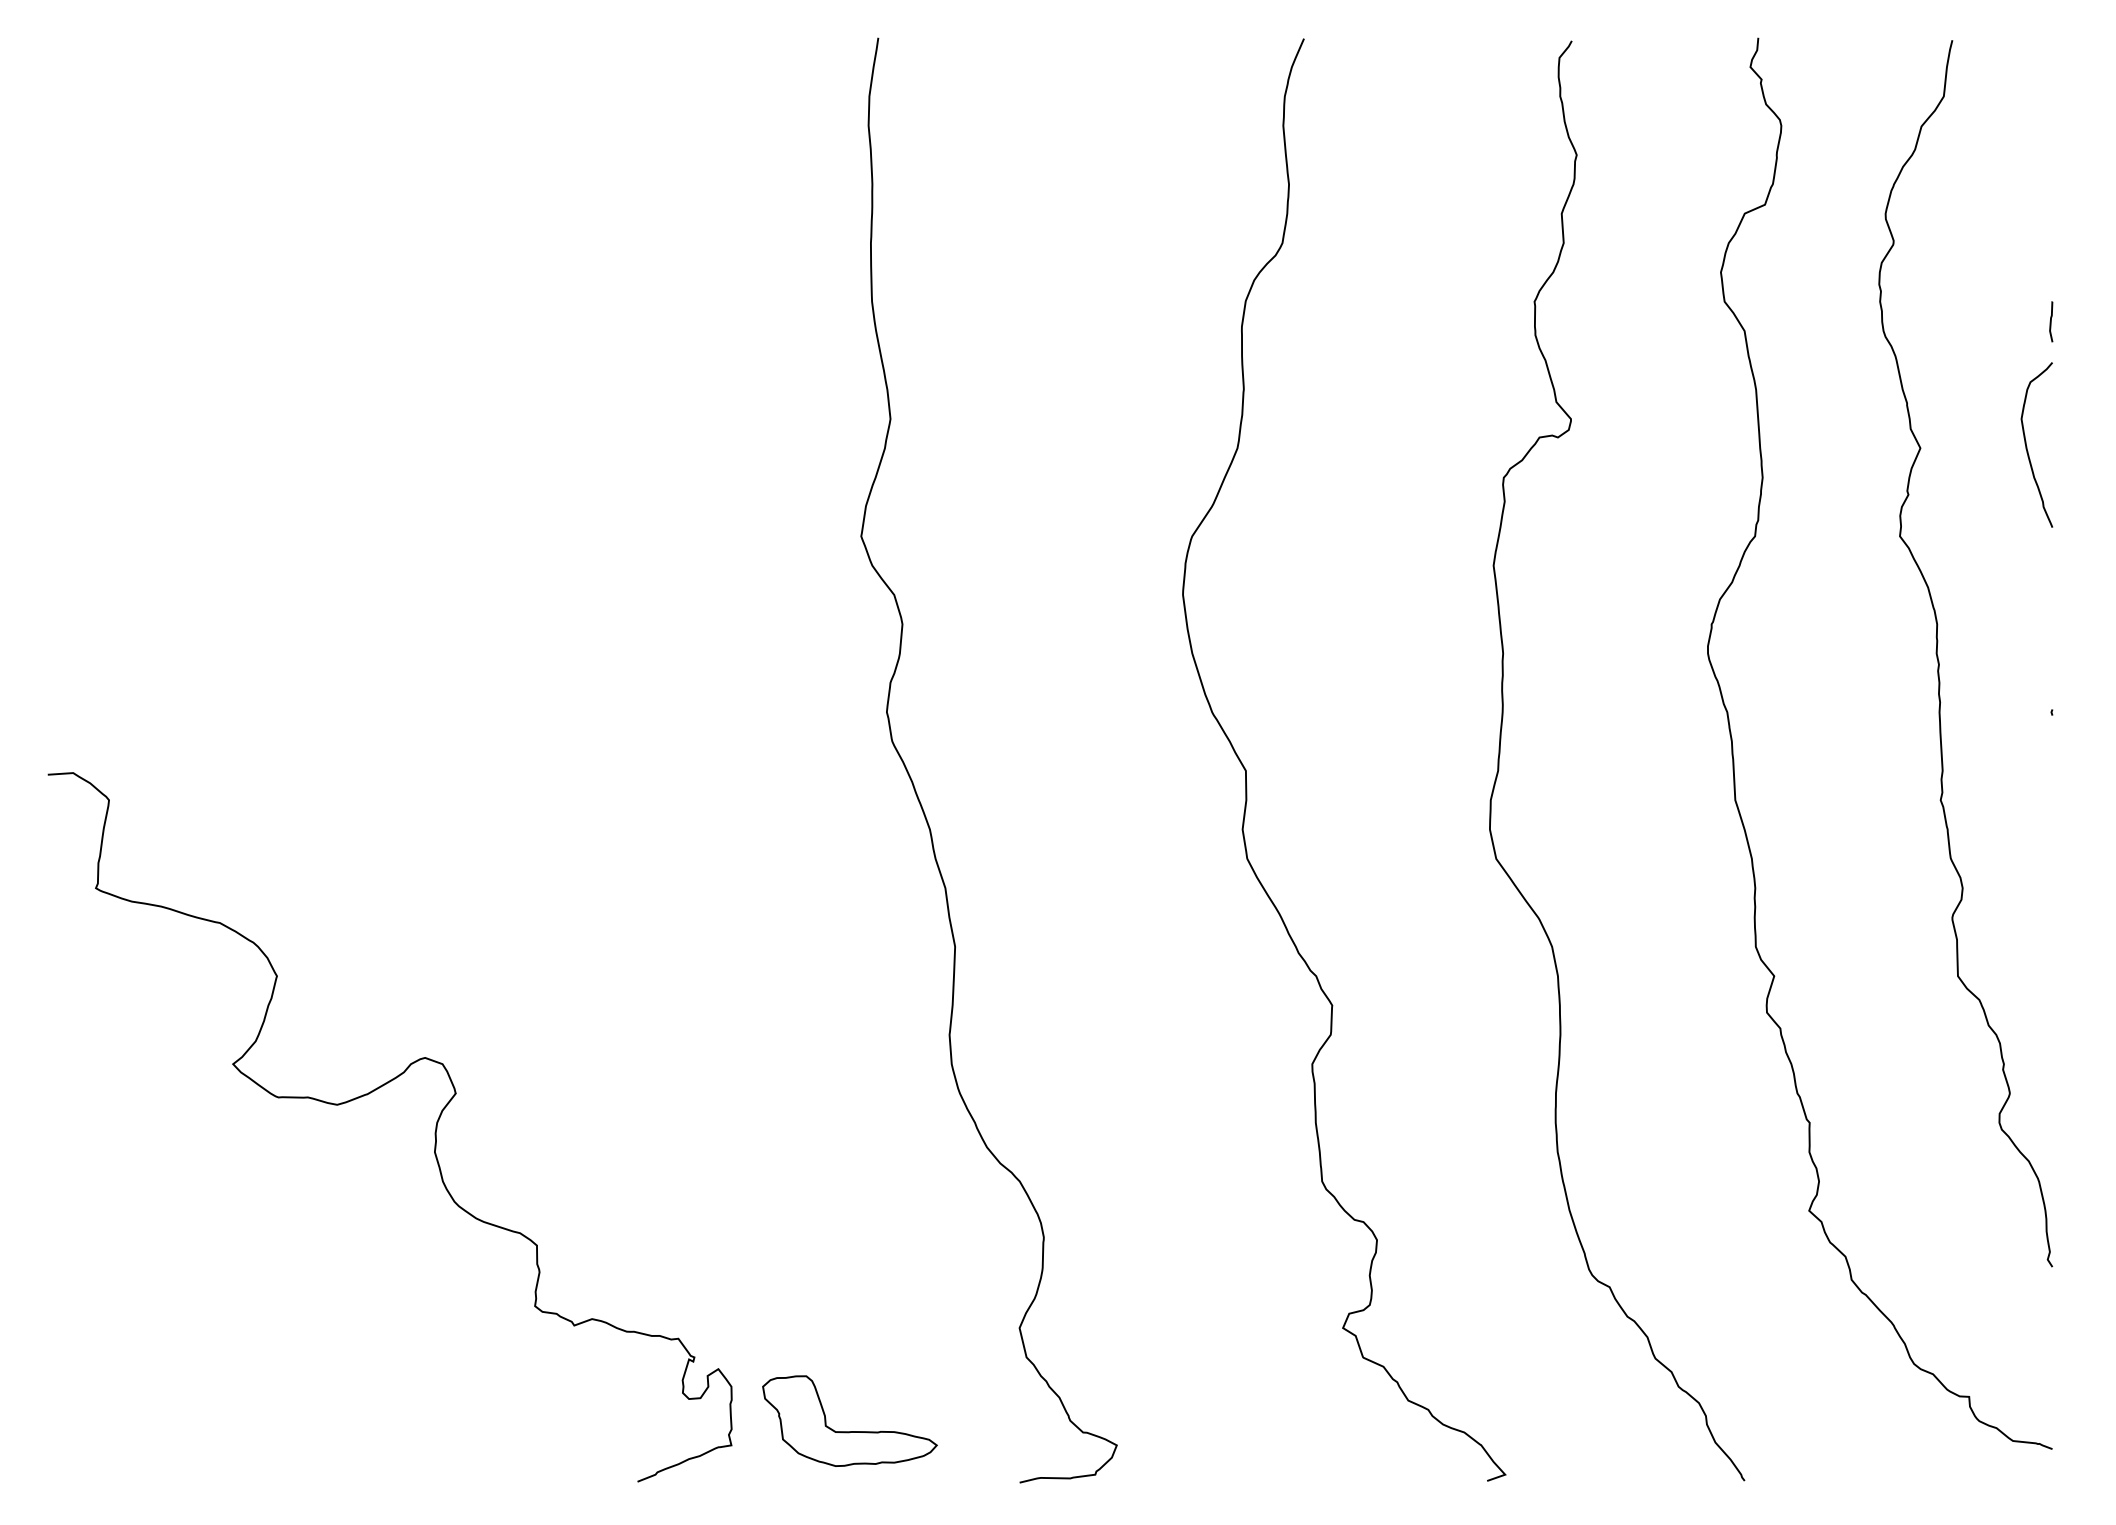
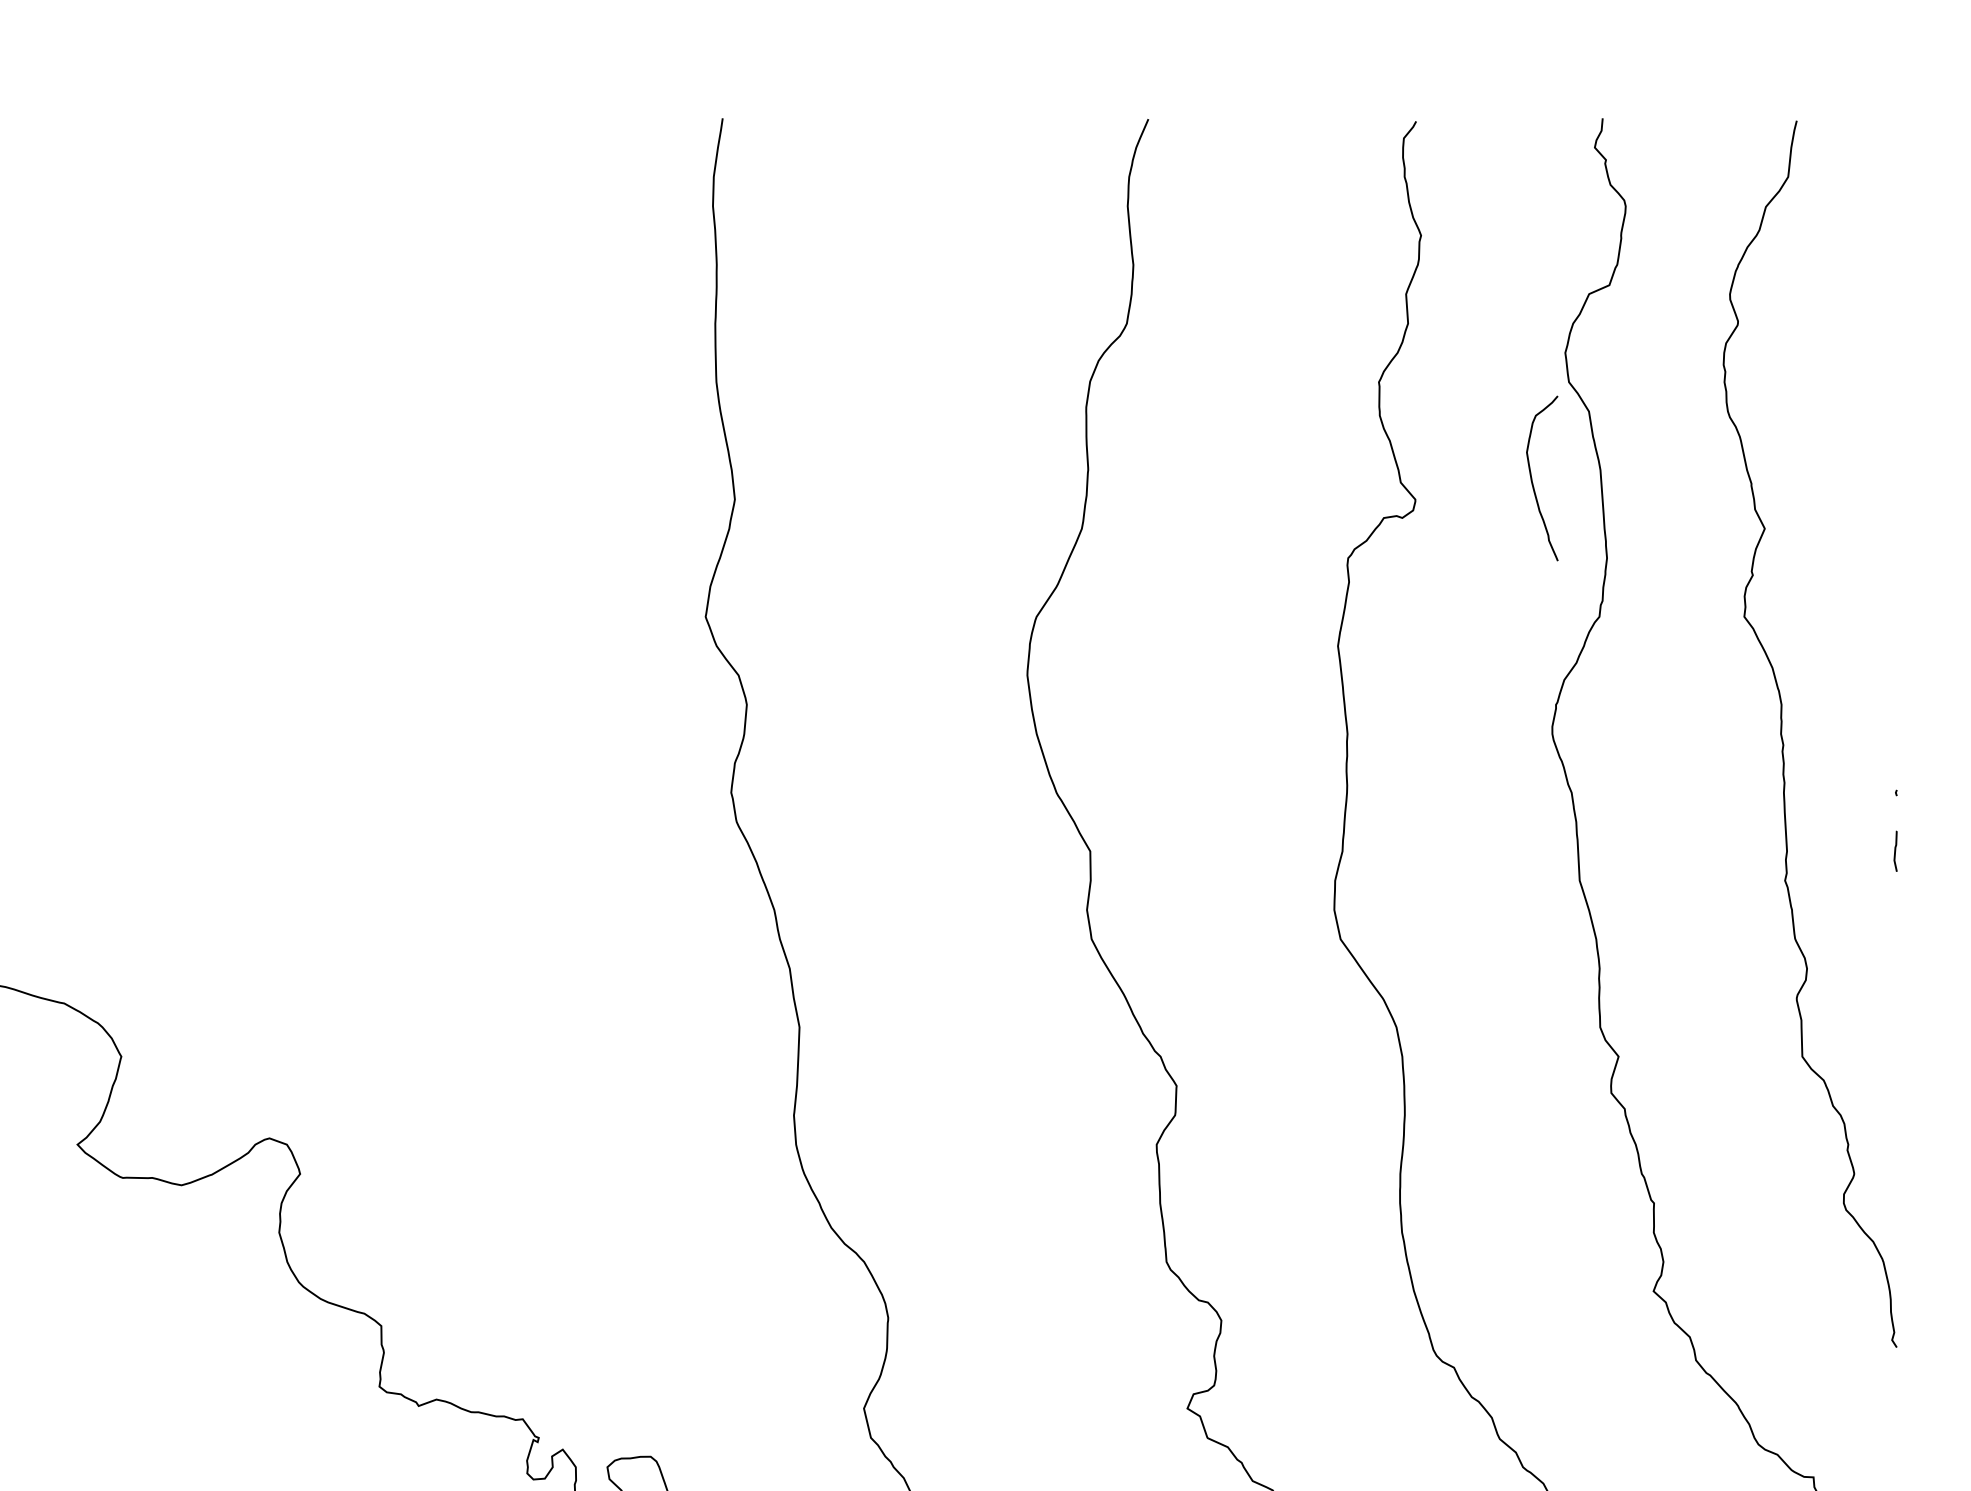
curve: (2051, 321) -> (1895, 850), moved
curve: (2027, 446) -> (1532, 479), moved

